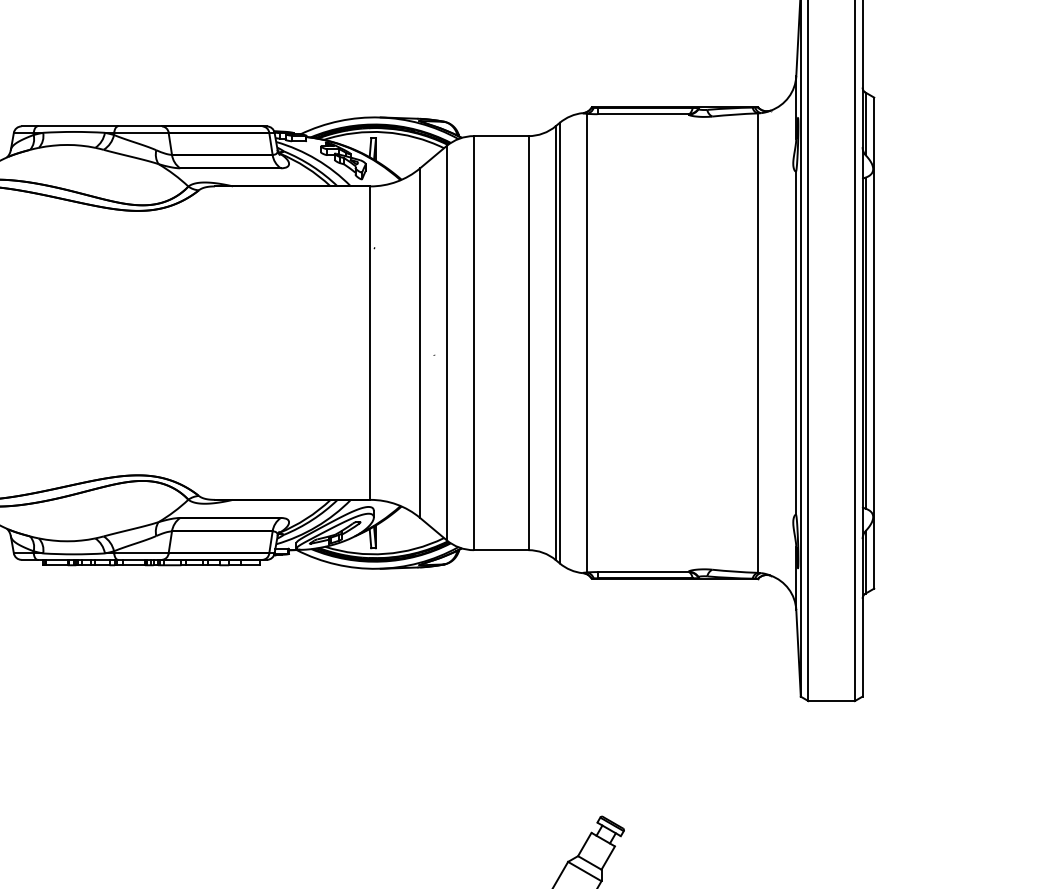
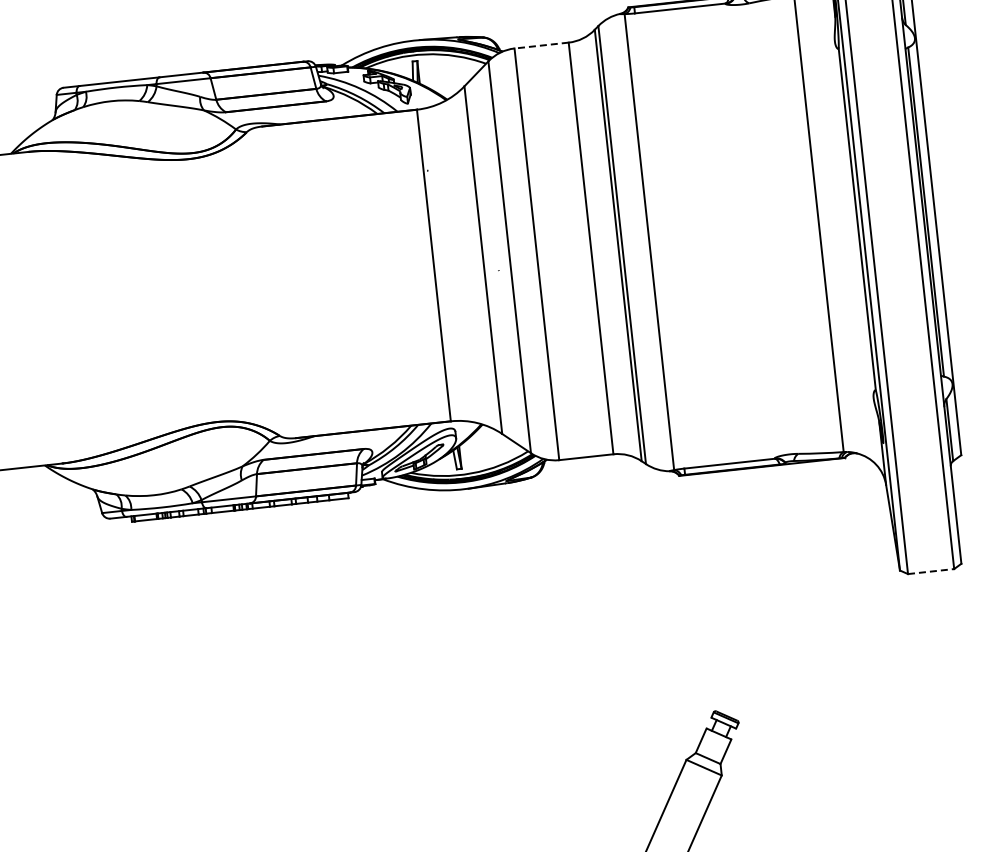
line: (500, 136) -> (540, 46), solid -> dashed
line: (832, 701) -> (931, 571), solid -> dashed

